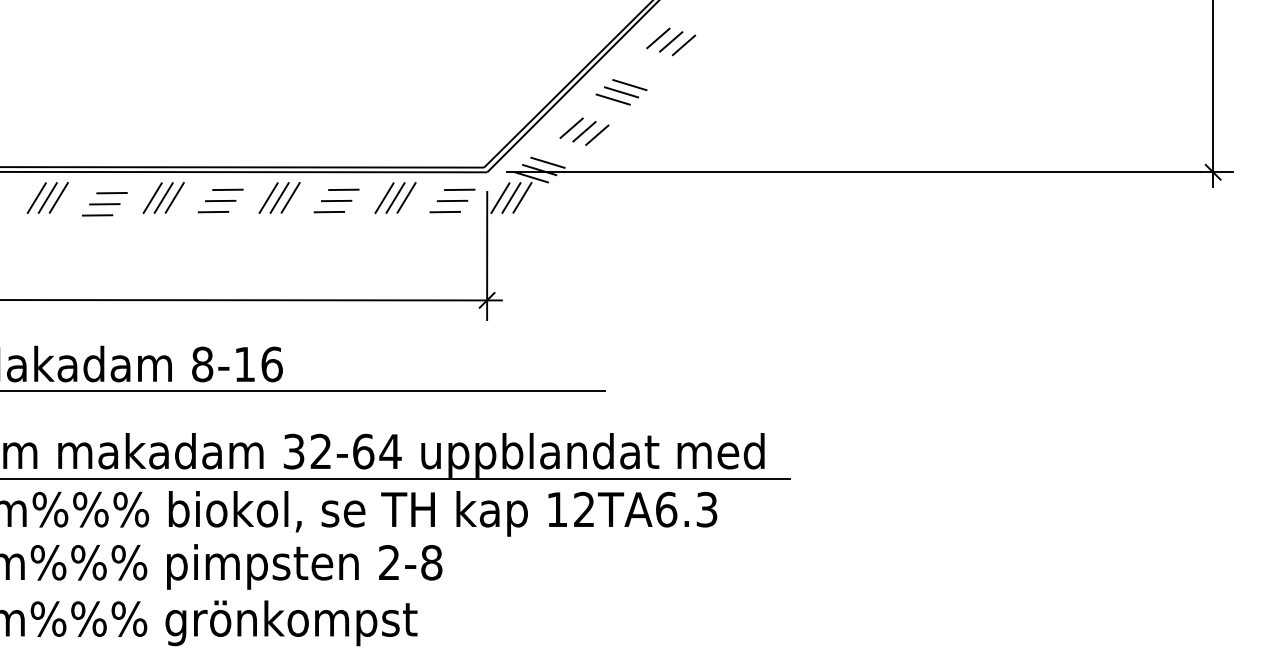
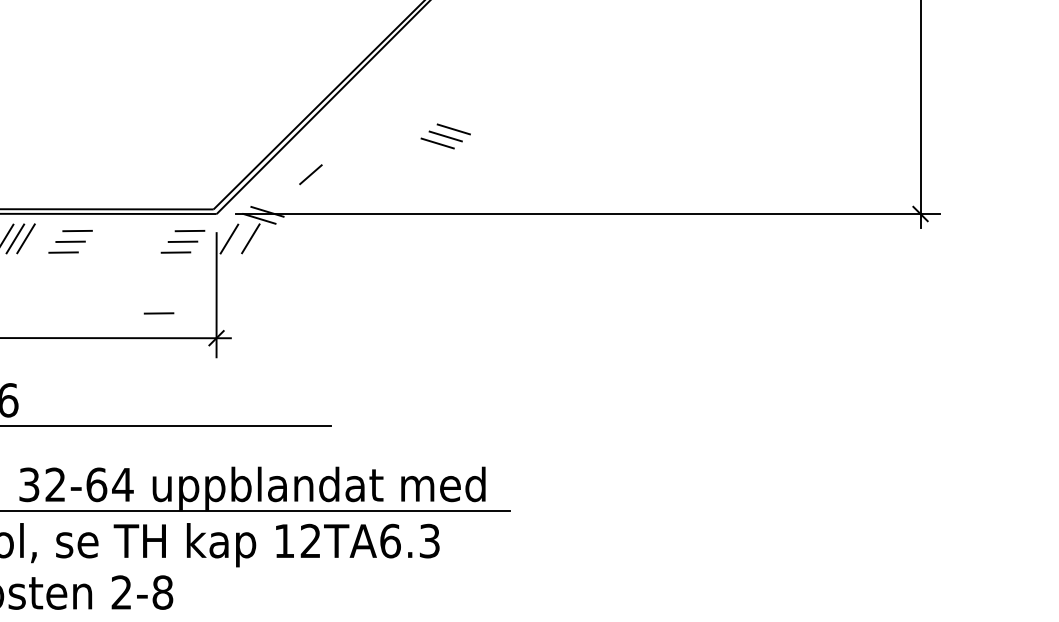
line: (658, 38) -> (382, 84), removed
line: (671, 41) -> (395, 87), removed
line: (683, 45) -> (406, 91), removed
part: (621, 92) -> (445, 136), moved
line: (571, 127) -> (298, 170), removed
line: (597, 134) -> (323, 177), removed
line: (547, 162) -> (275, 204), removed
part: (395, 197) -> (127, 238), removed
line: (511, 197) -> (240, 238), removed
line: (427, 274) -> (158, 313), added

